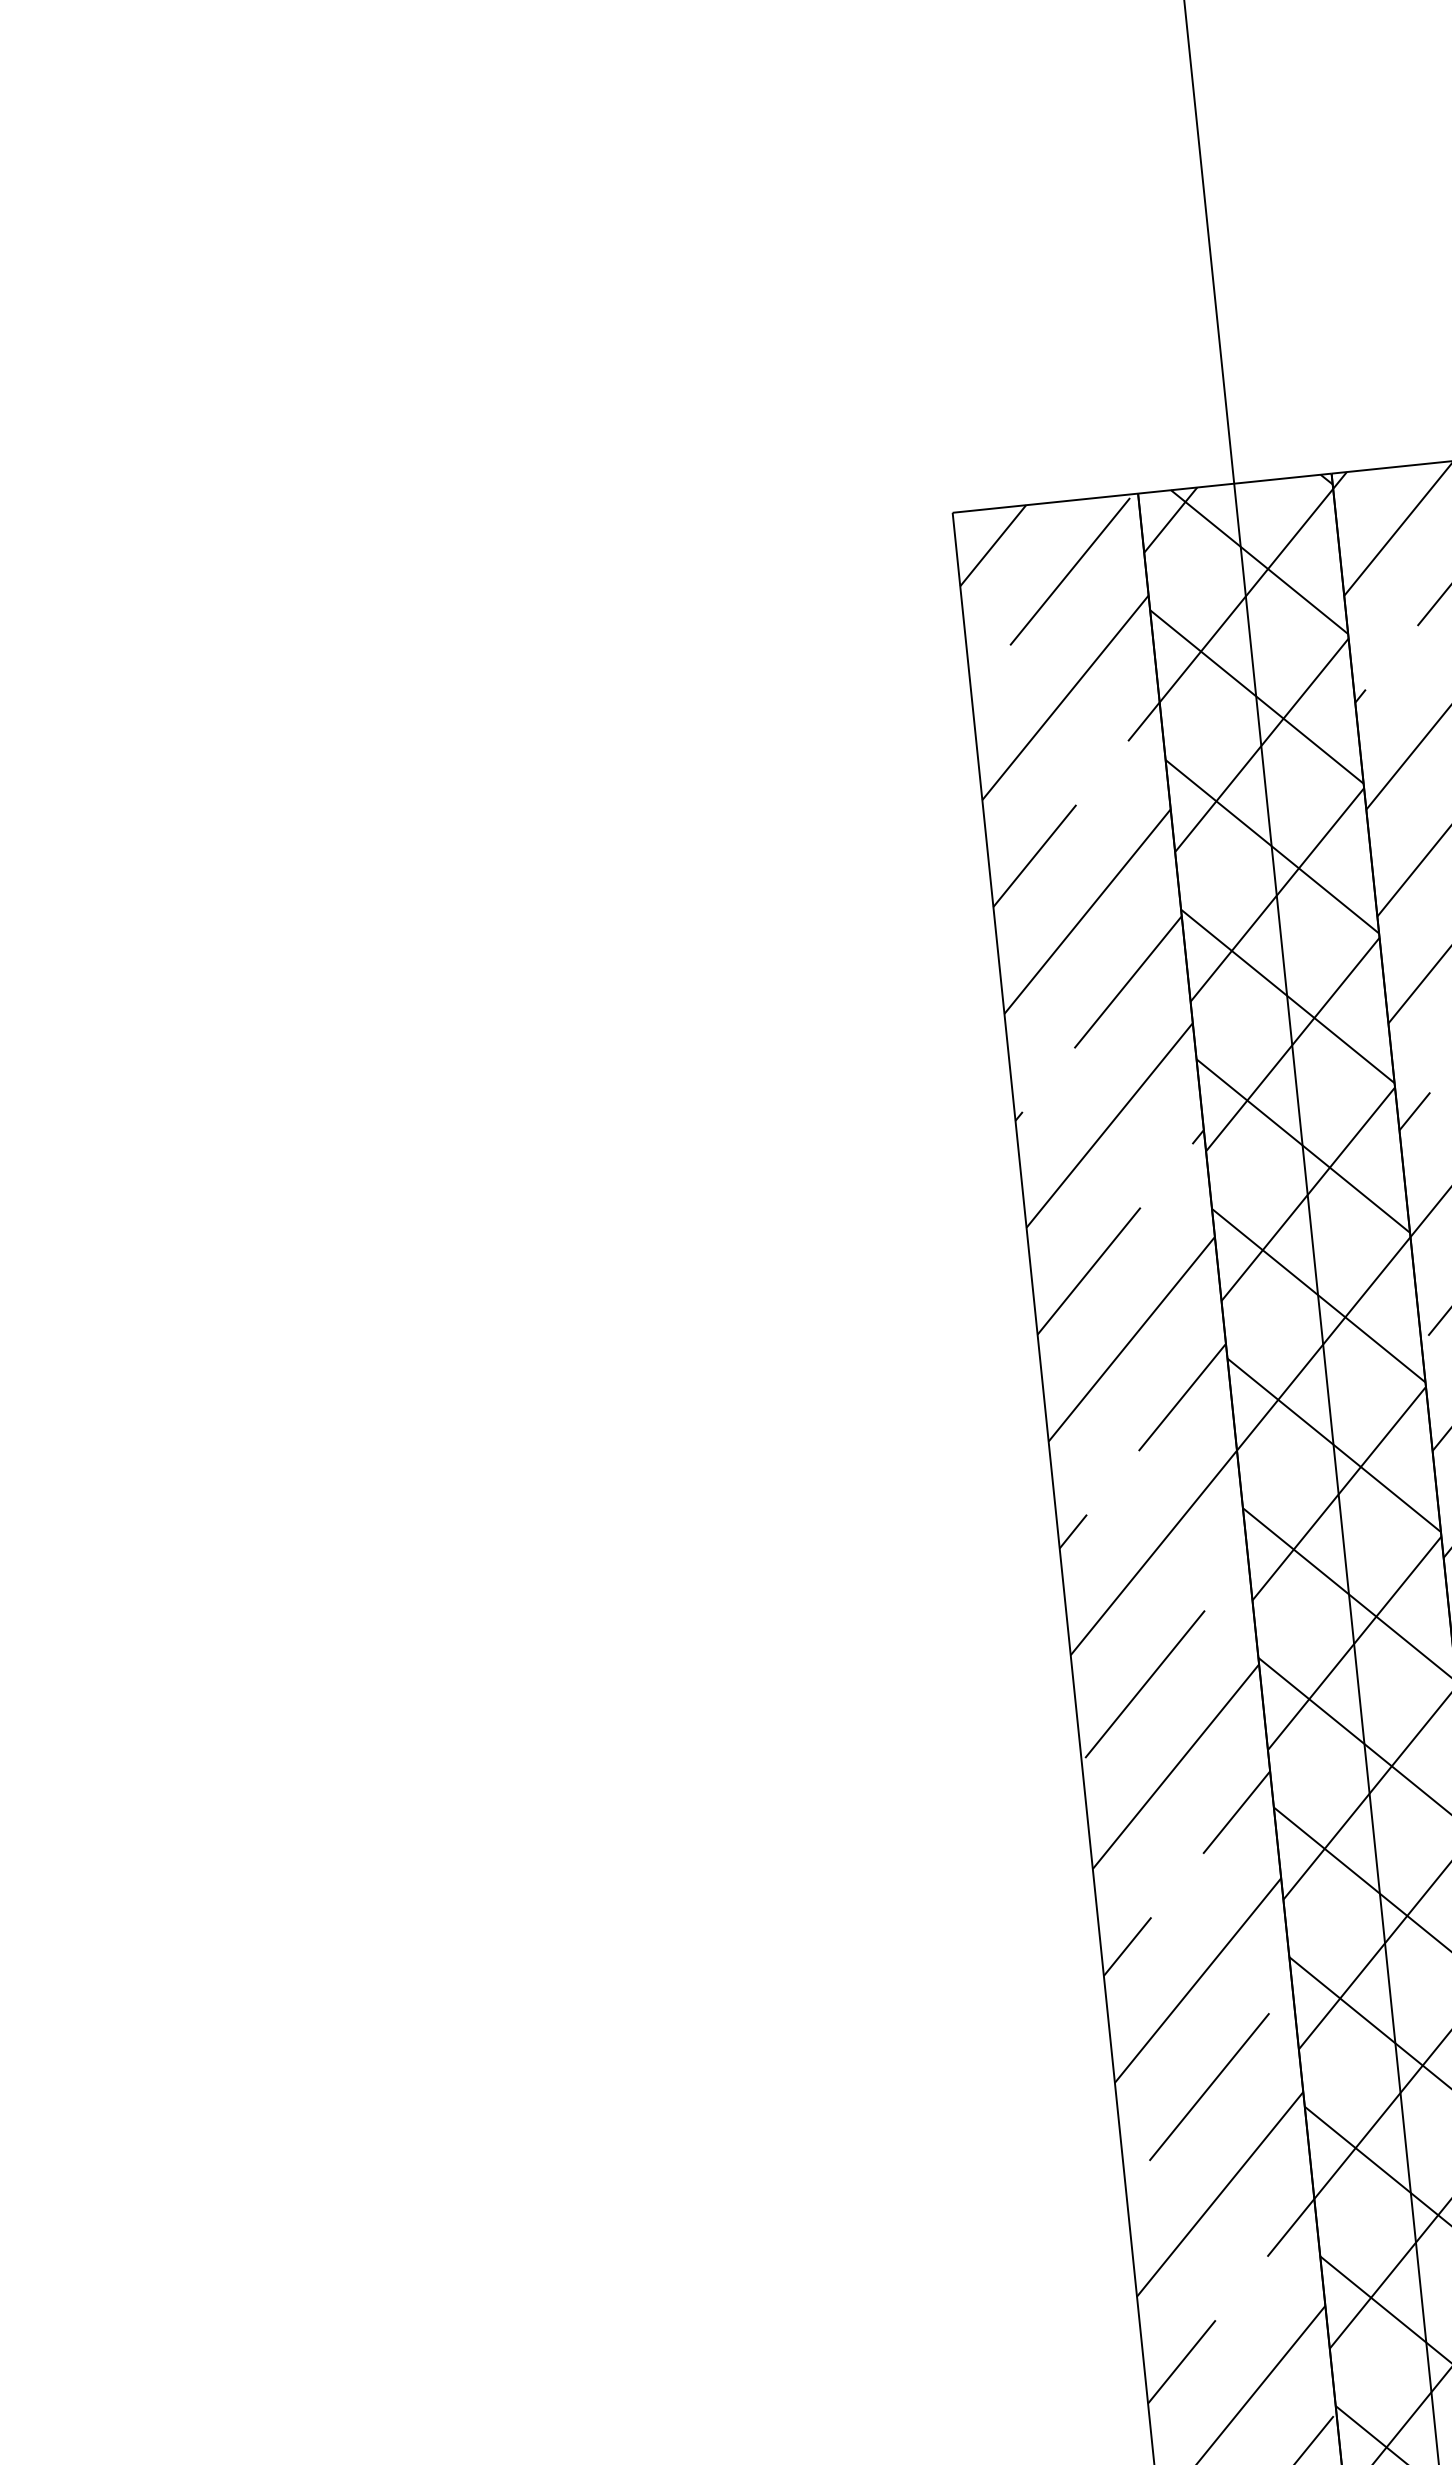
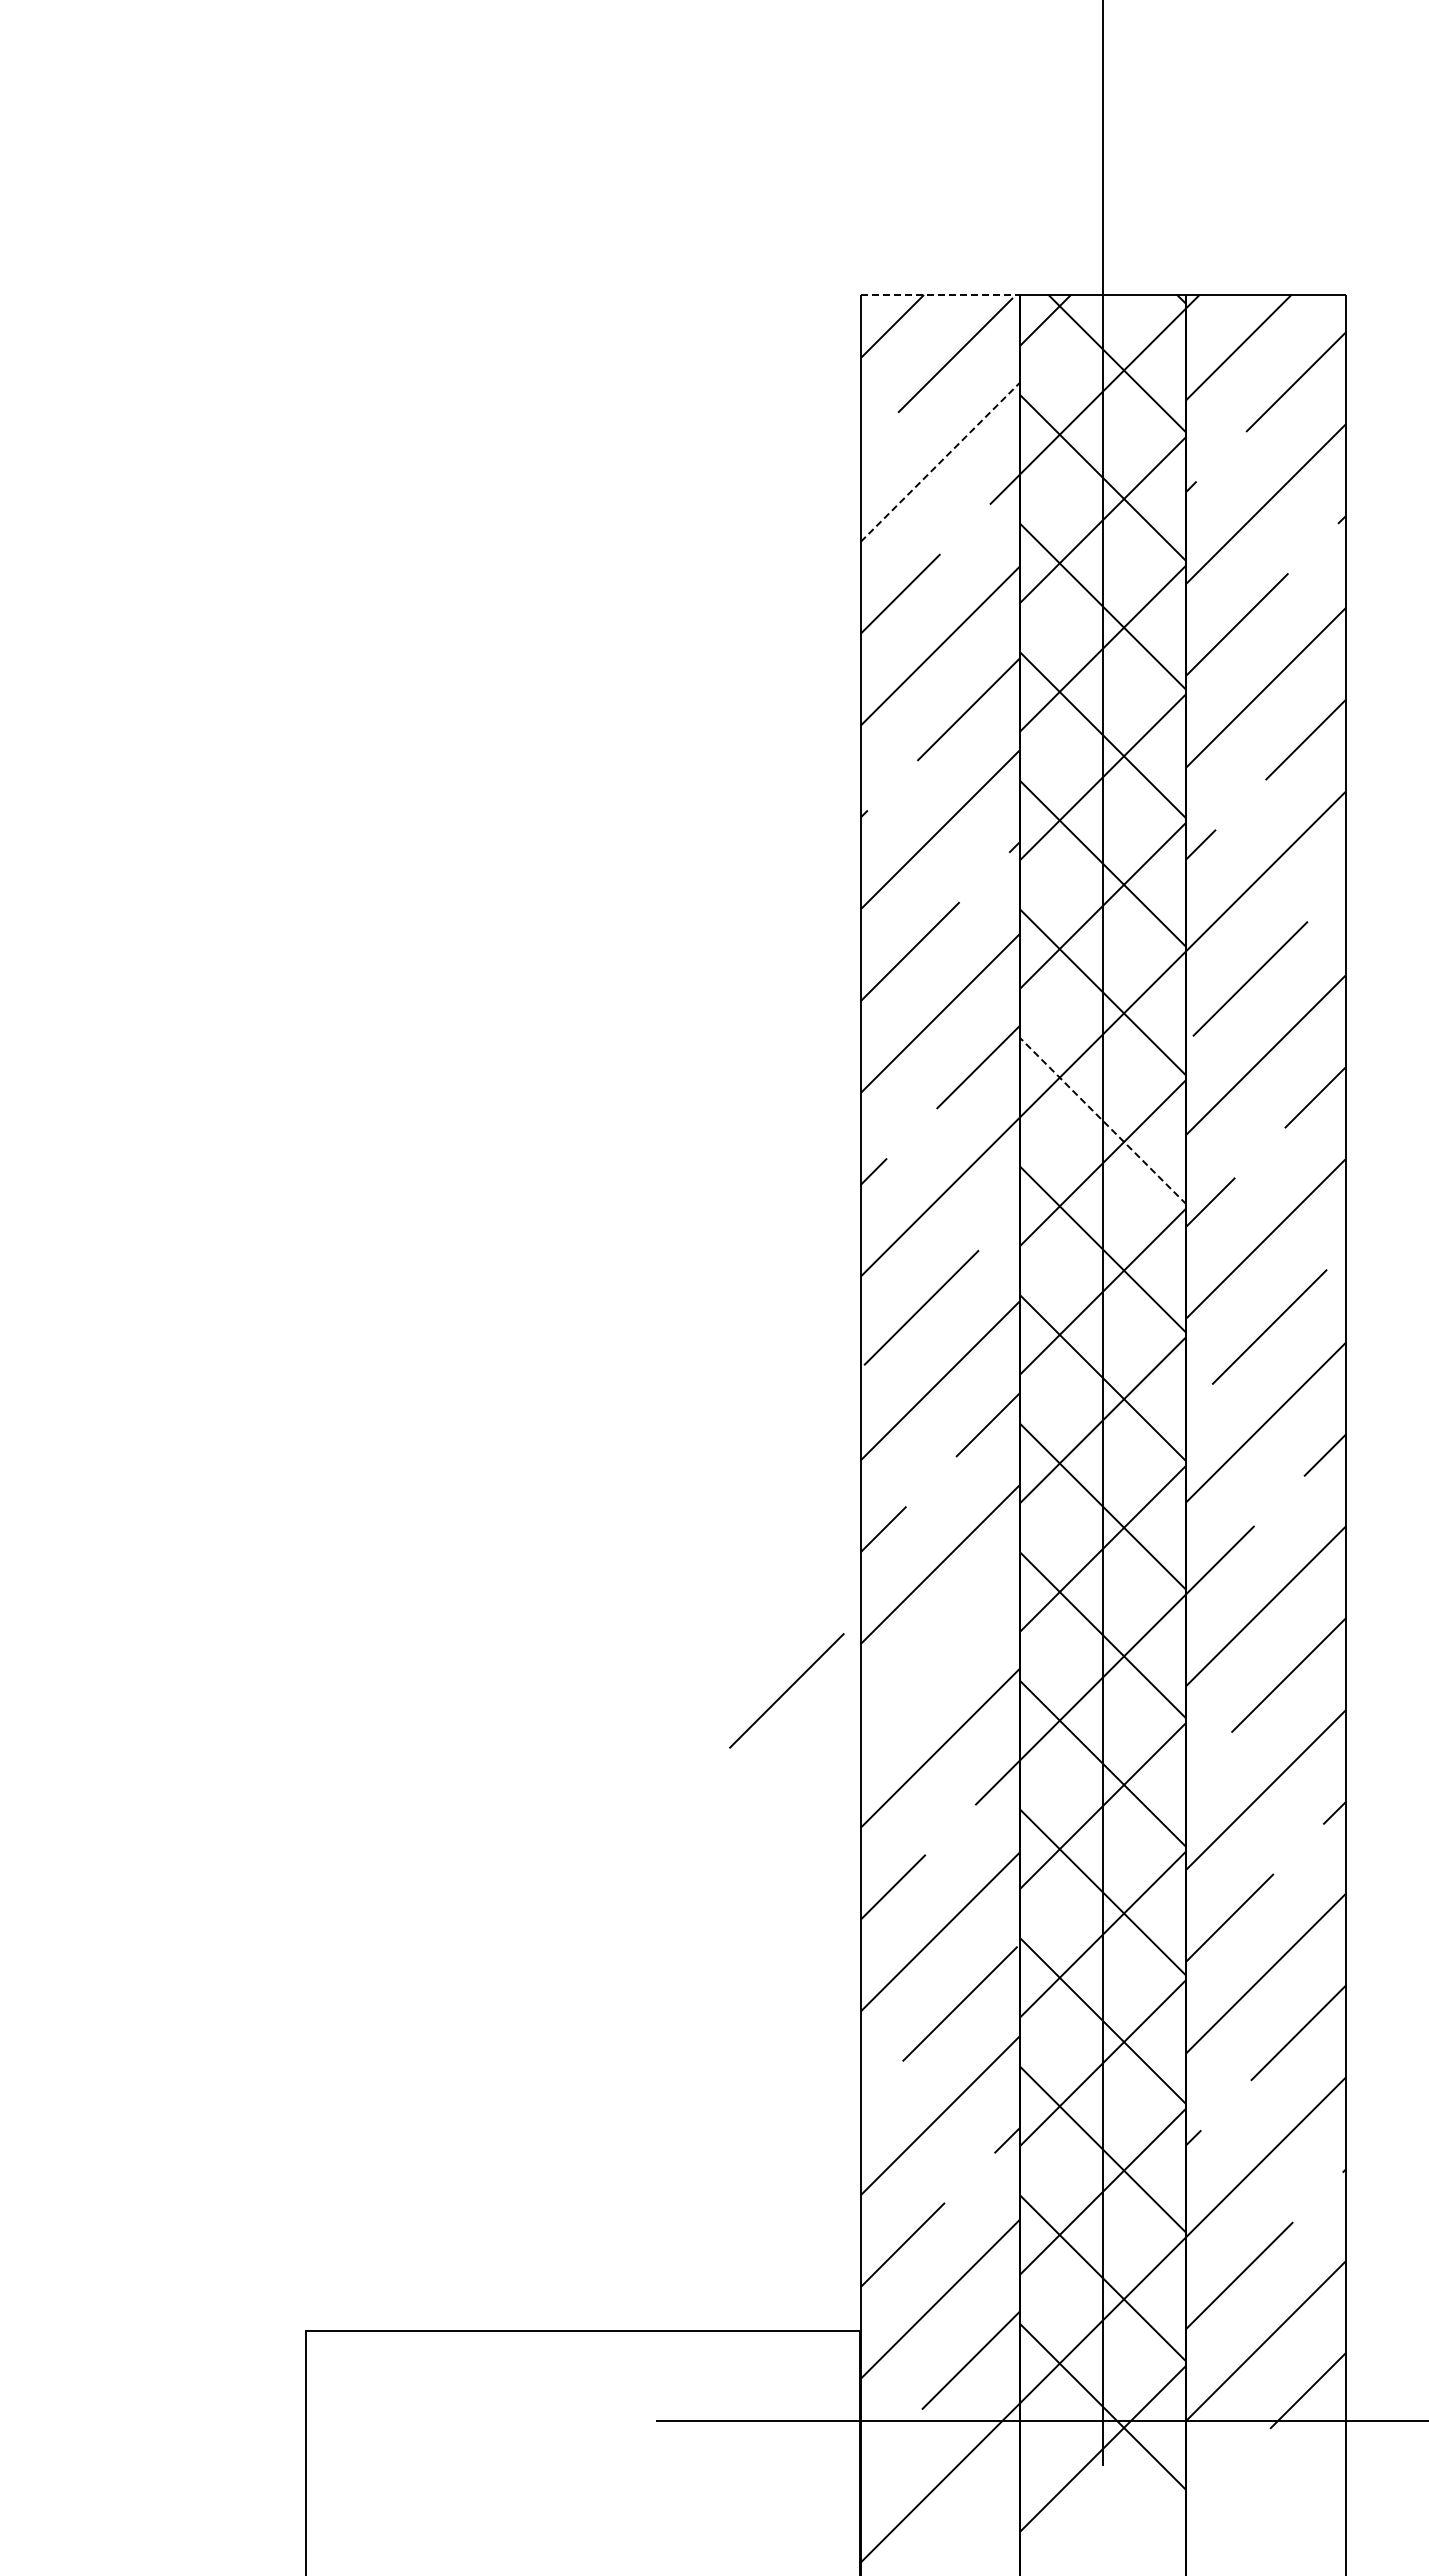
line: (1045, 502) -> (940, 294), solid -> dashed
line: (1065, 698) -> (940, 462), solid -> dashed
line: (1334, 1445) -> (1103, 1121), solid -> dashed
line: (1208, 2086) -> (786, 1690), moved

